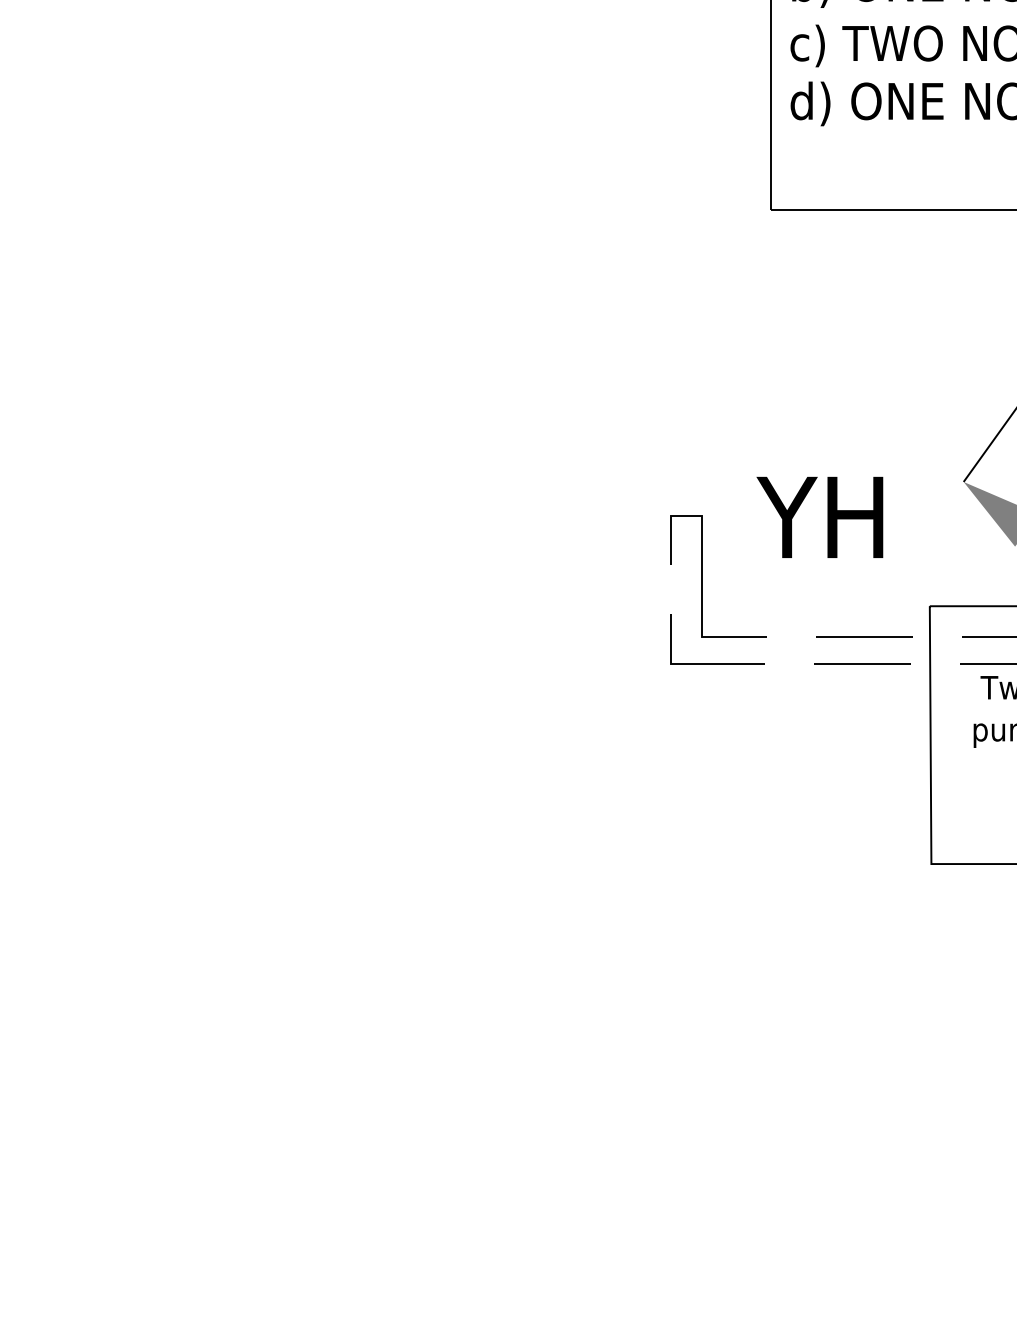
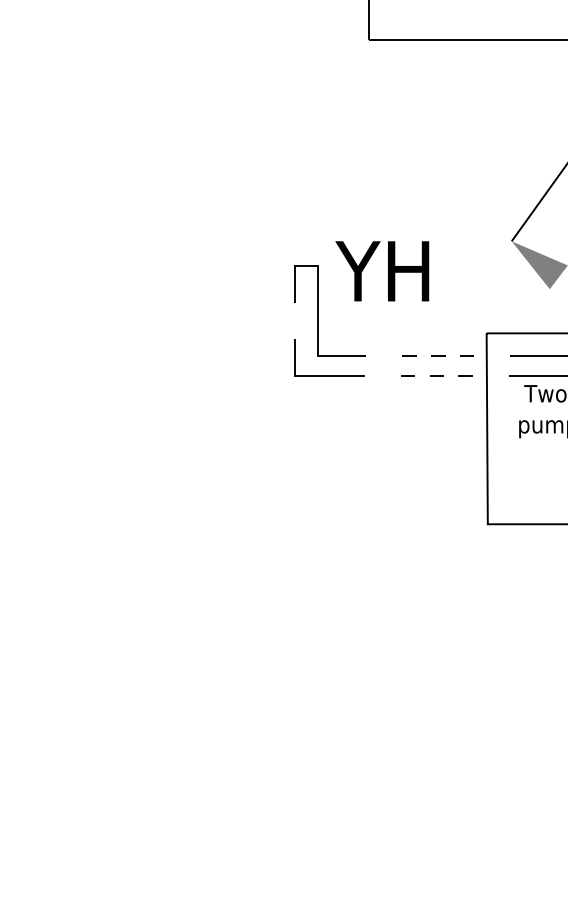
text: (819, 516) -> (381, 270), moved
line: (864, 637) -> (438, 356), solid -> dashed
line: (862, 664) -> (436, 376), solid -> dashed

